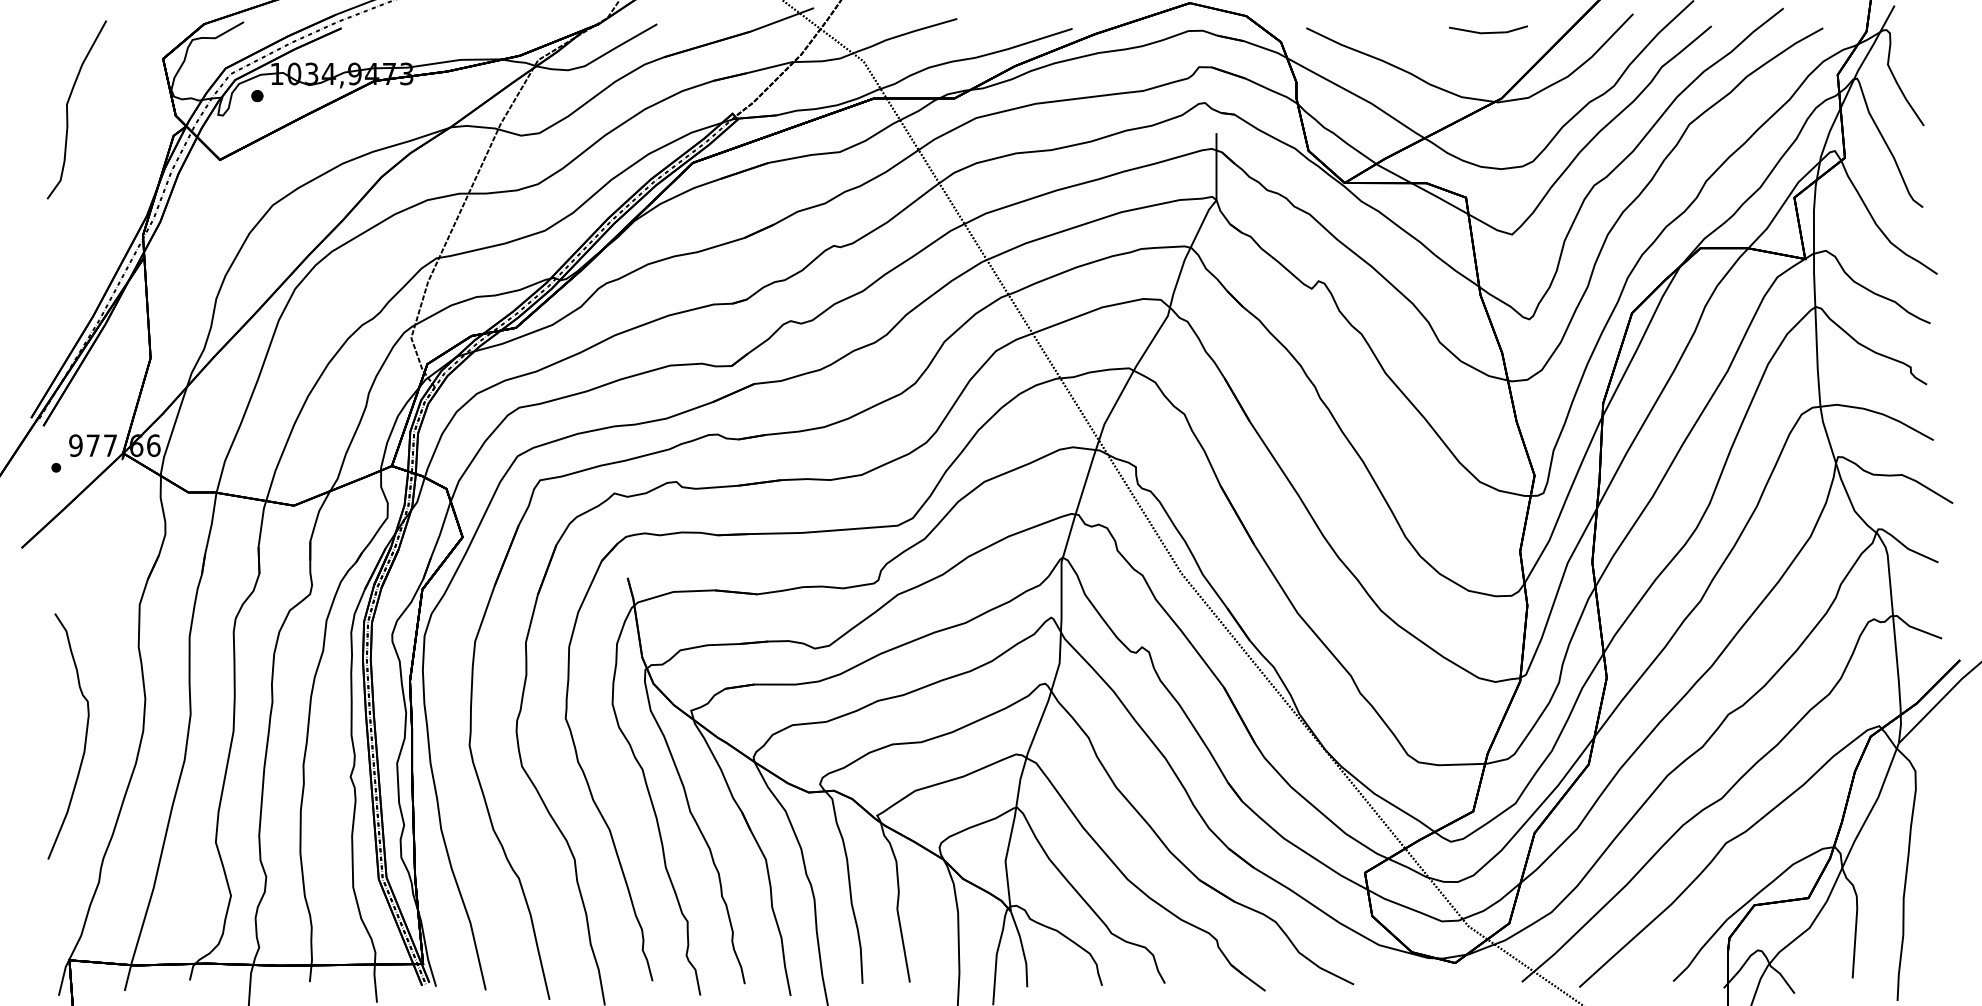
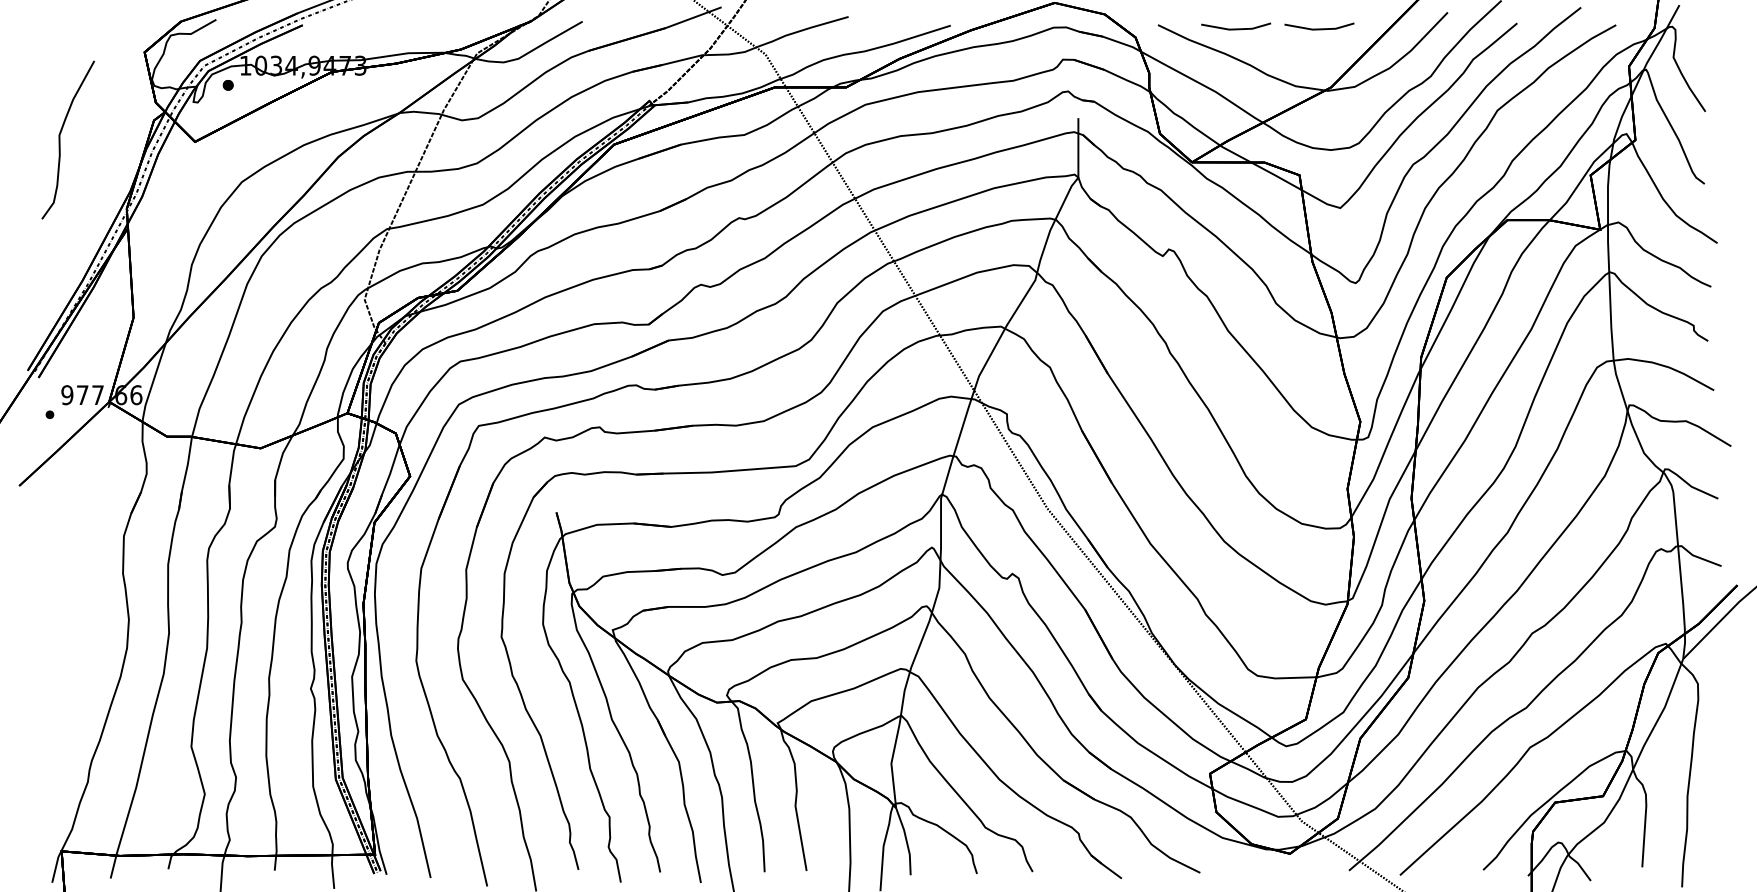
line: (1394, 32) -> (1236, 28), added
curve: (67, 109) -> (59, 139), moved
curve: (84, 740) -> (74, 656), removed

